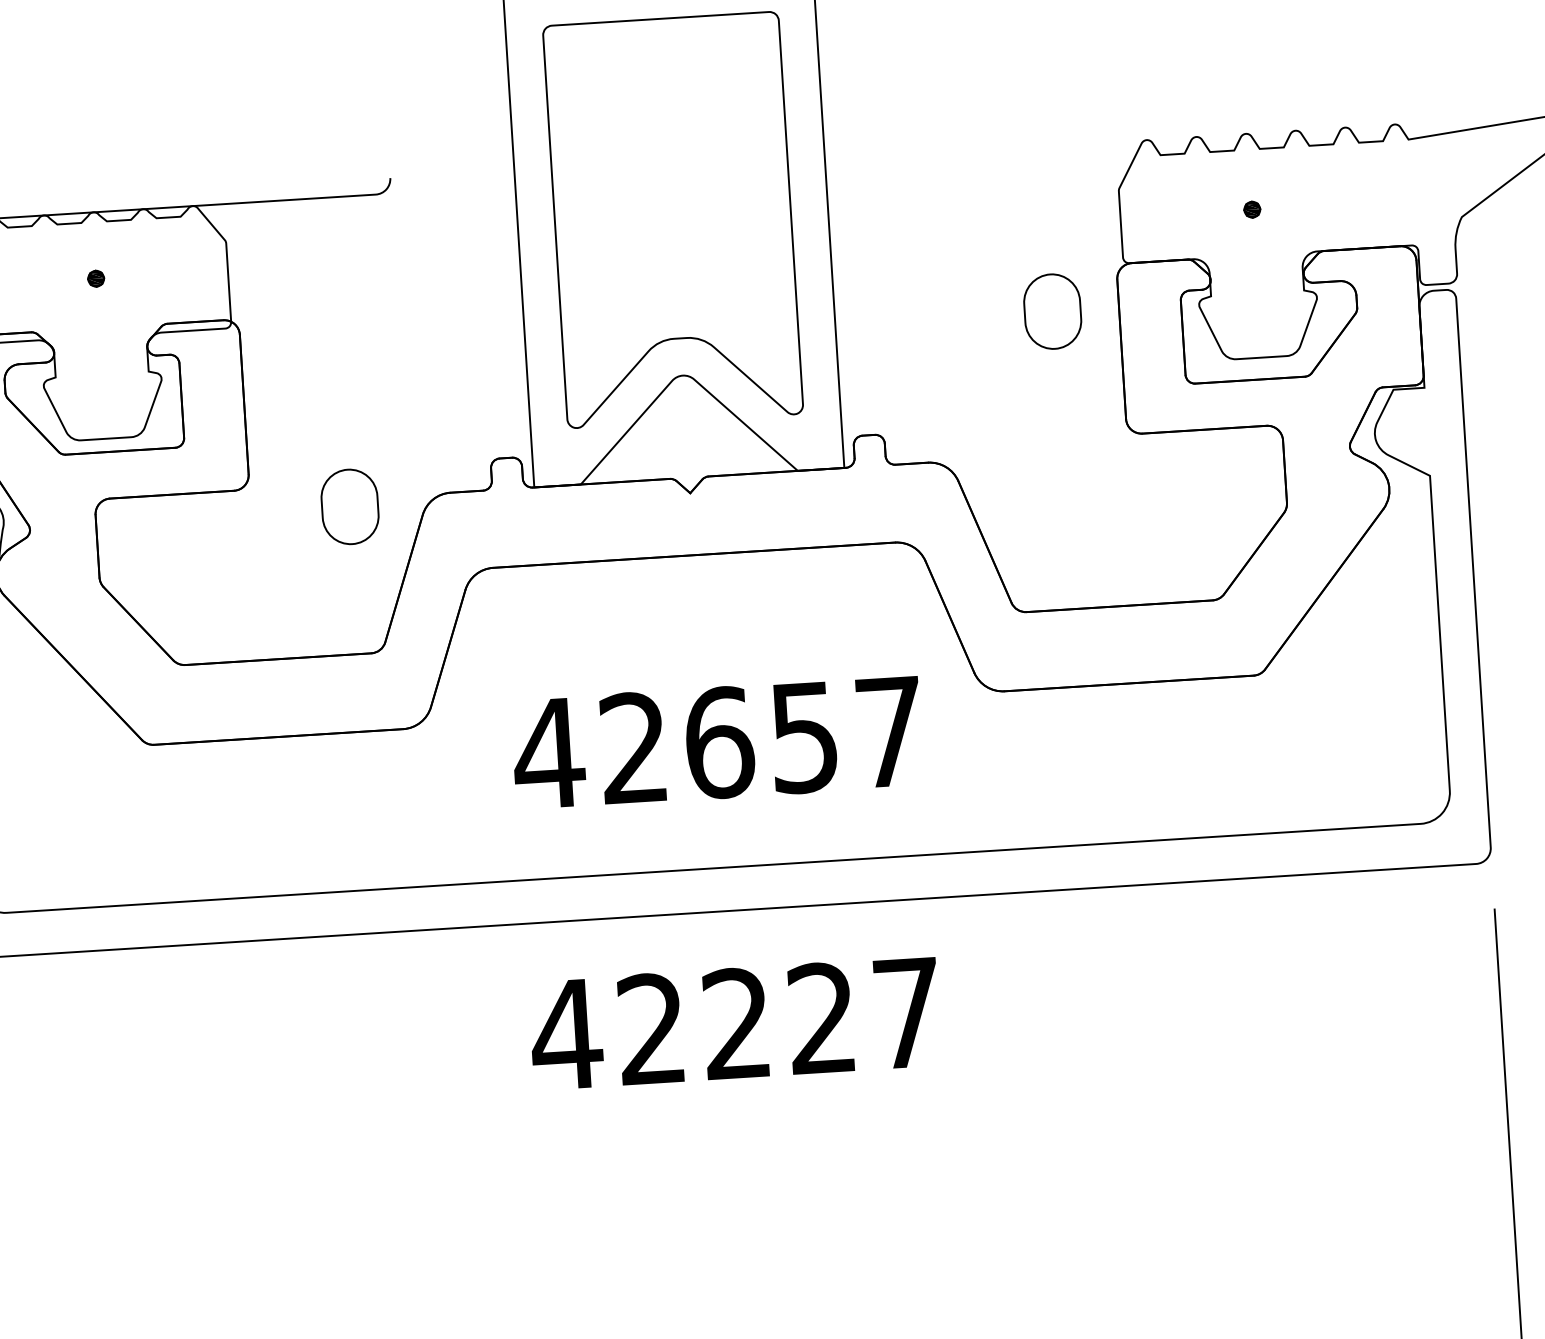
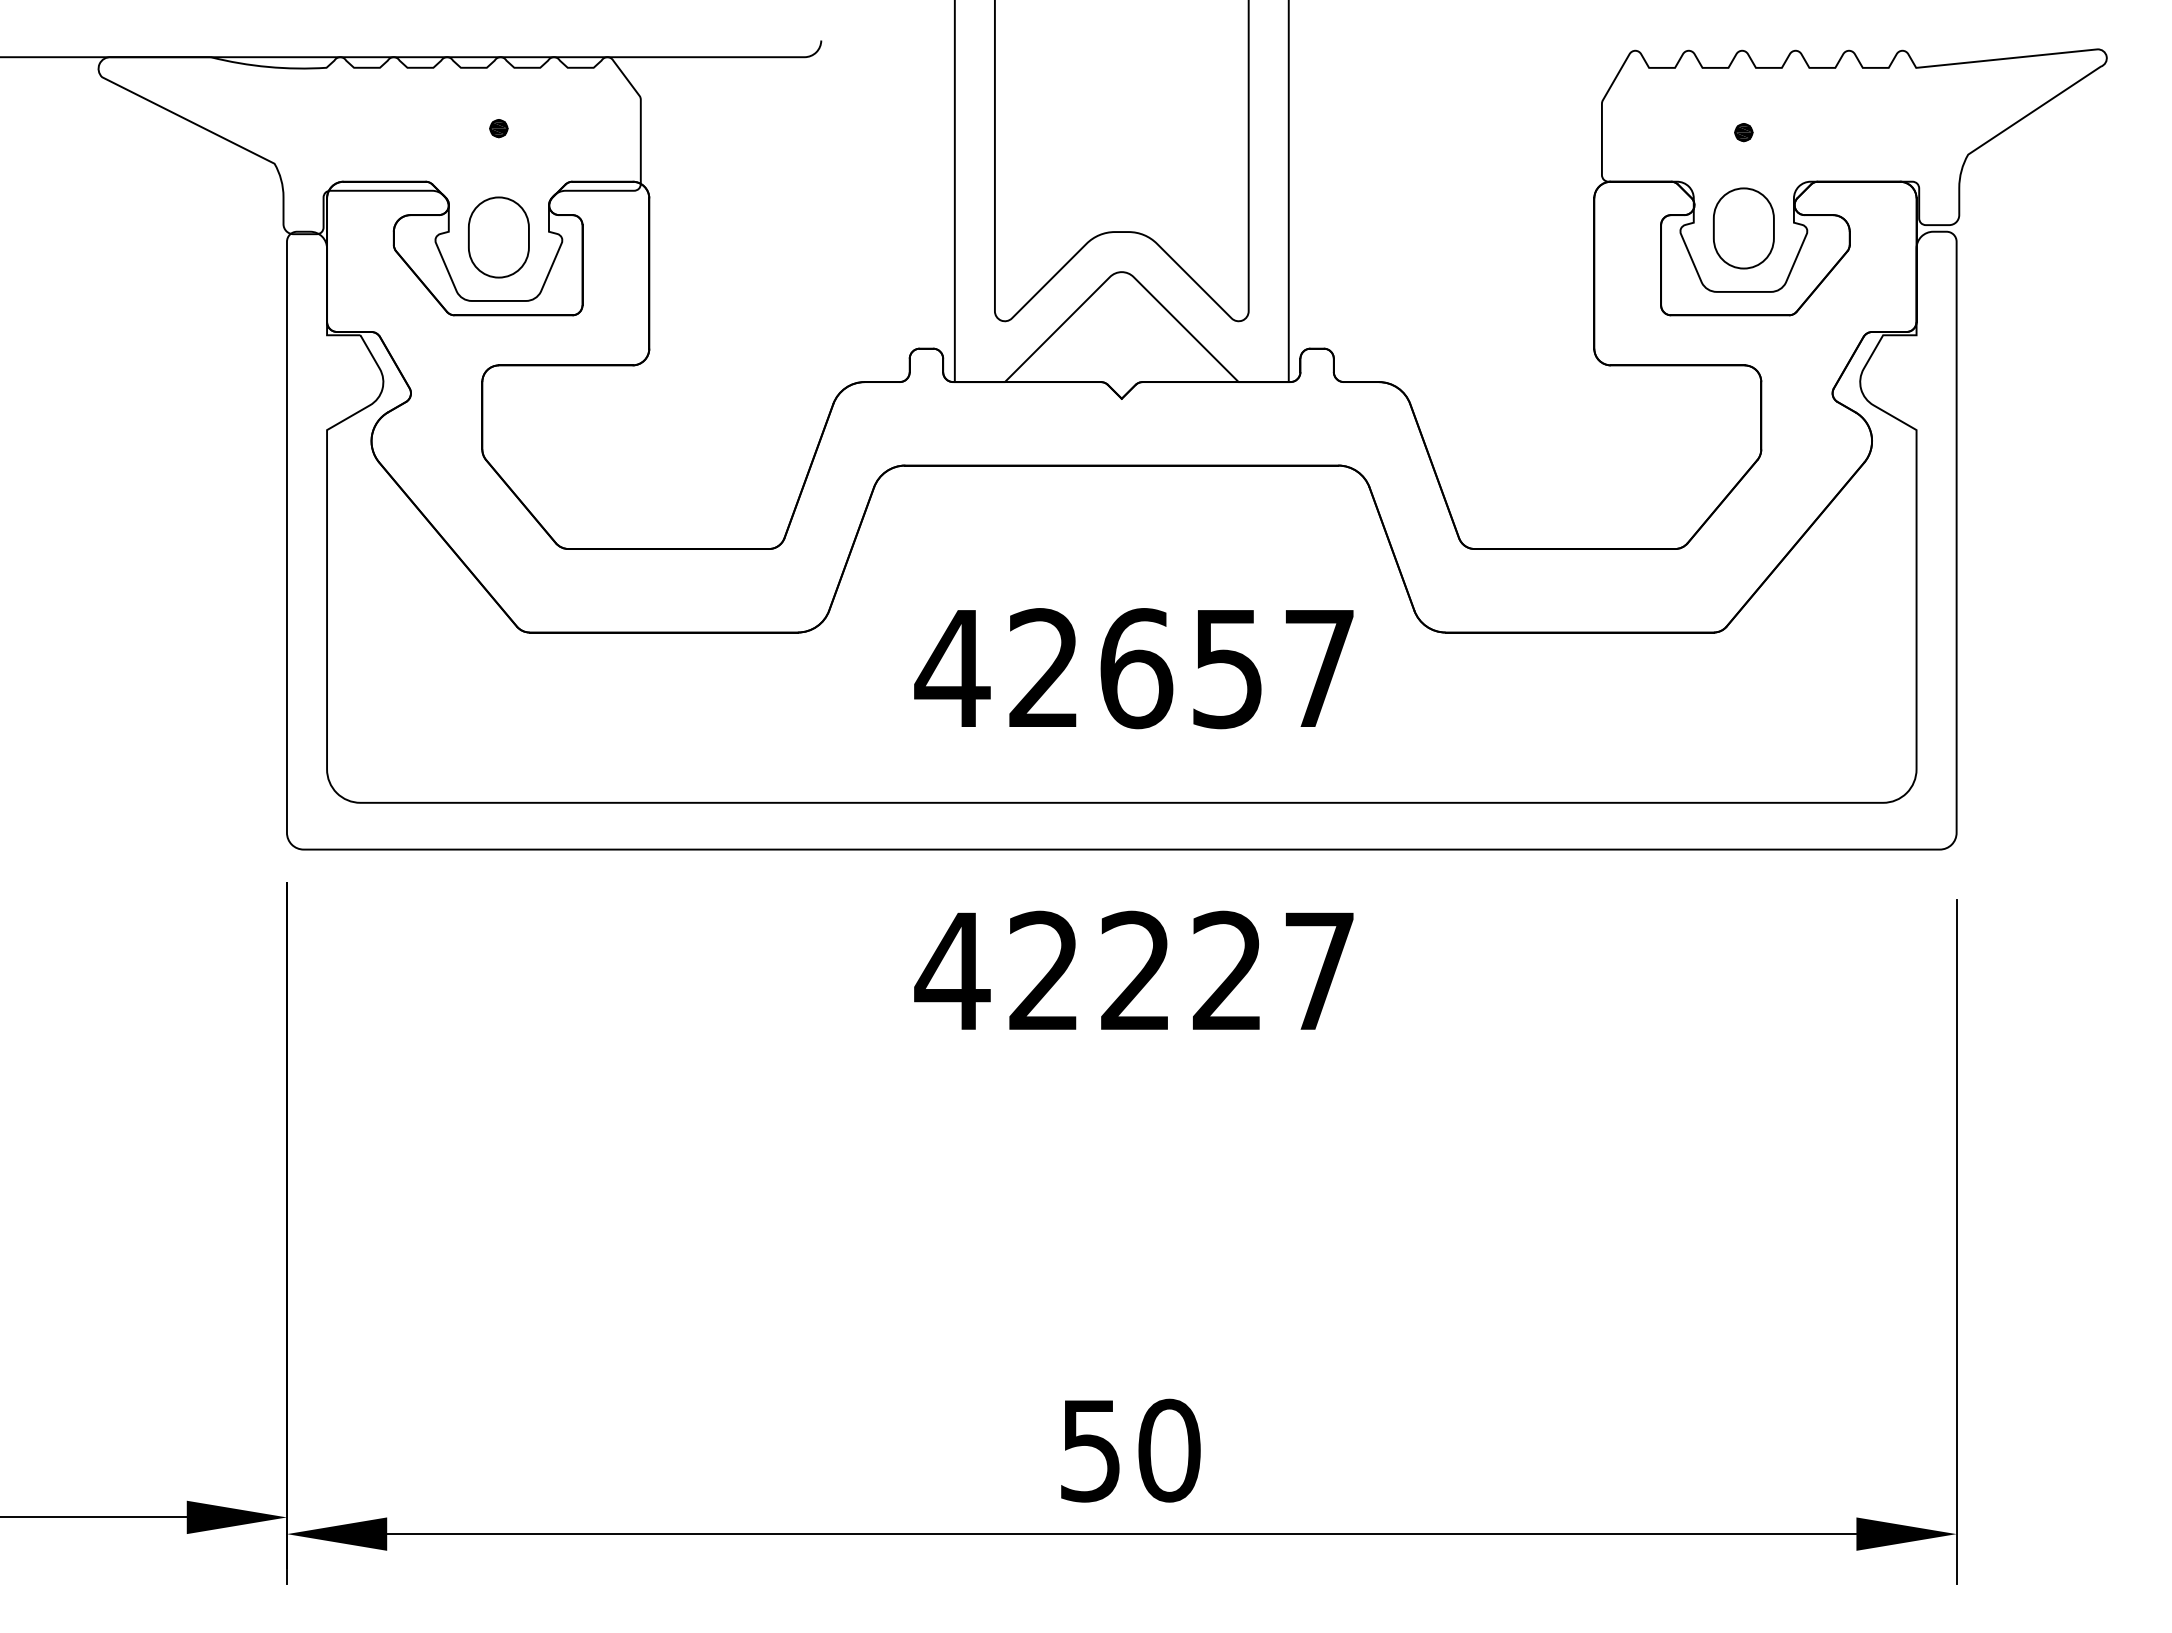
part: (1052, 311) -> (1743, 228), moved
part: (349, 506) -> (498, 237), moved

